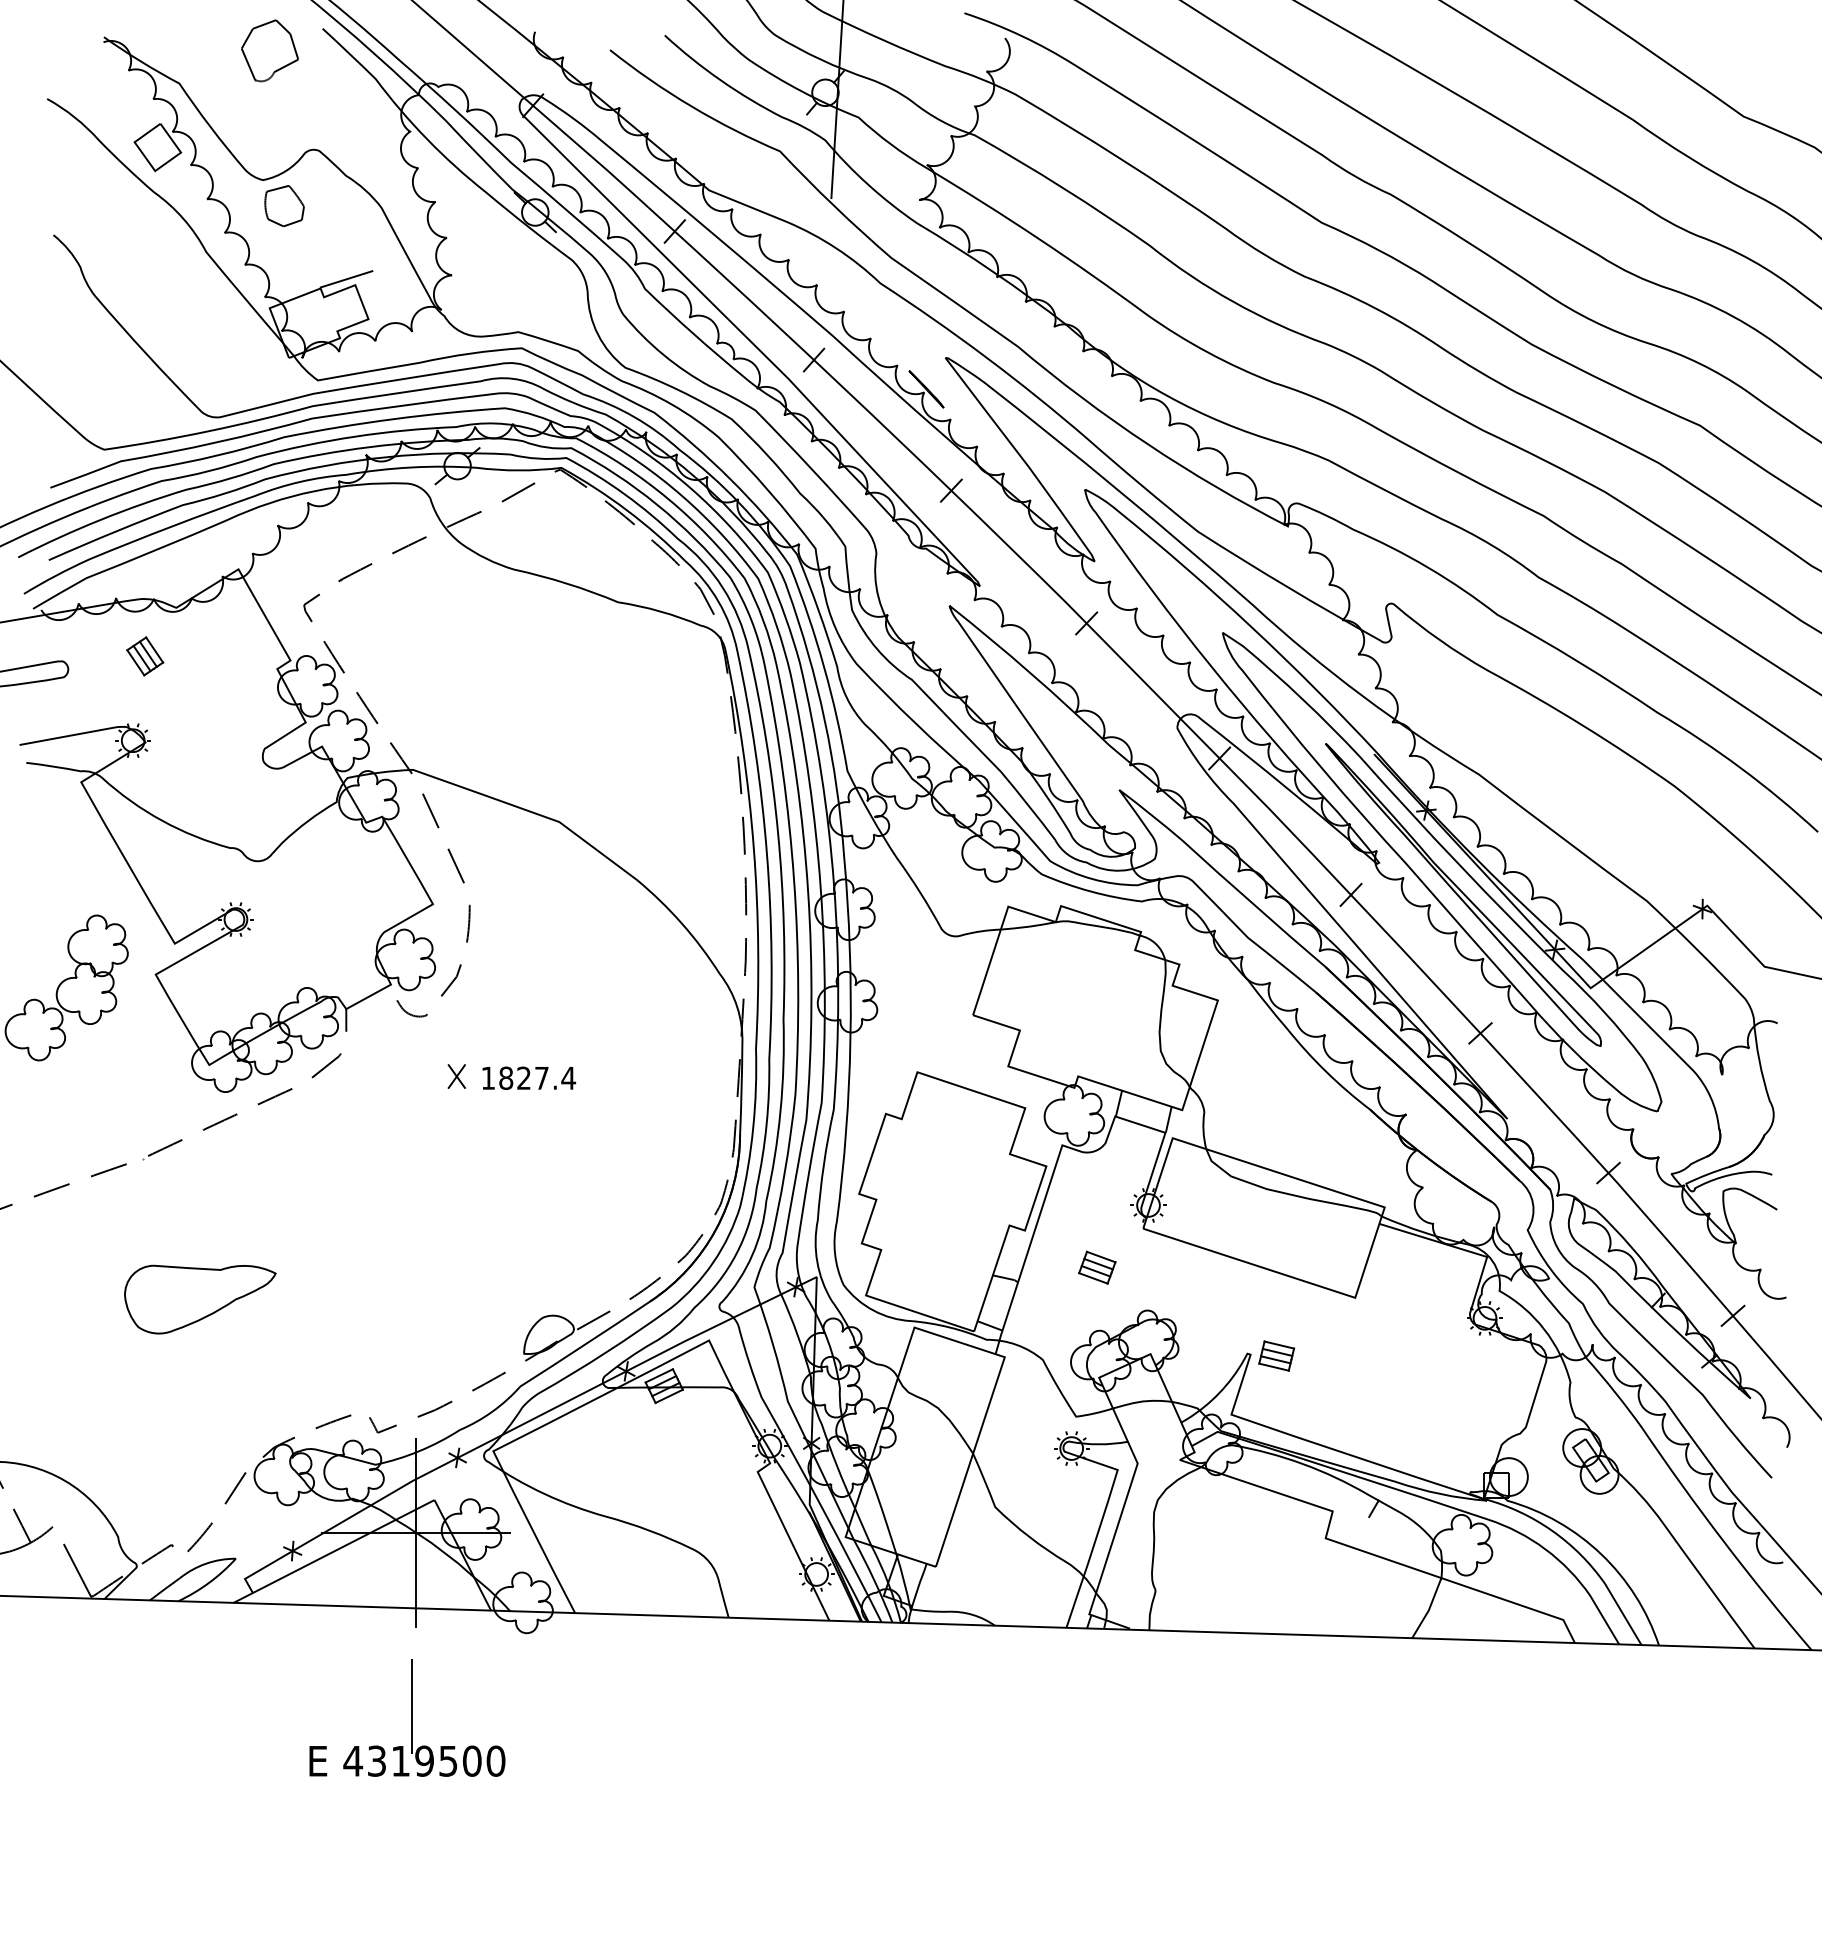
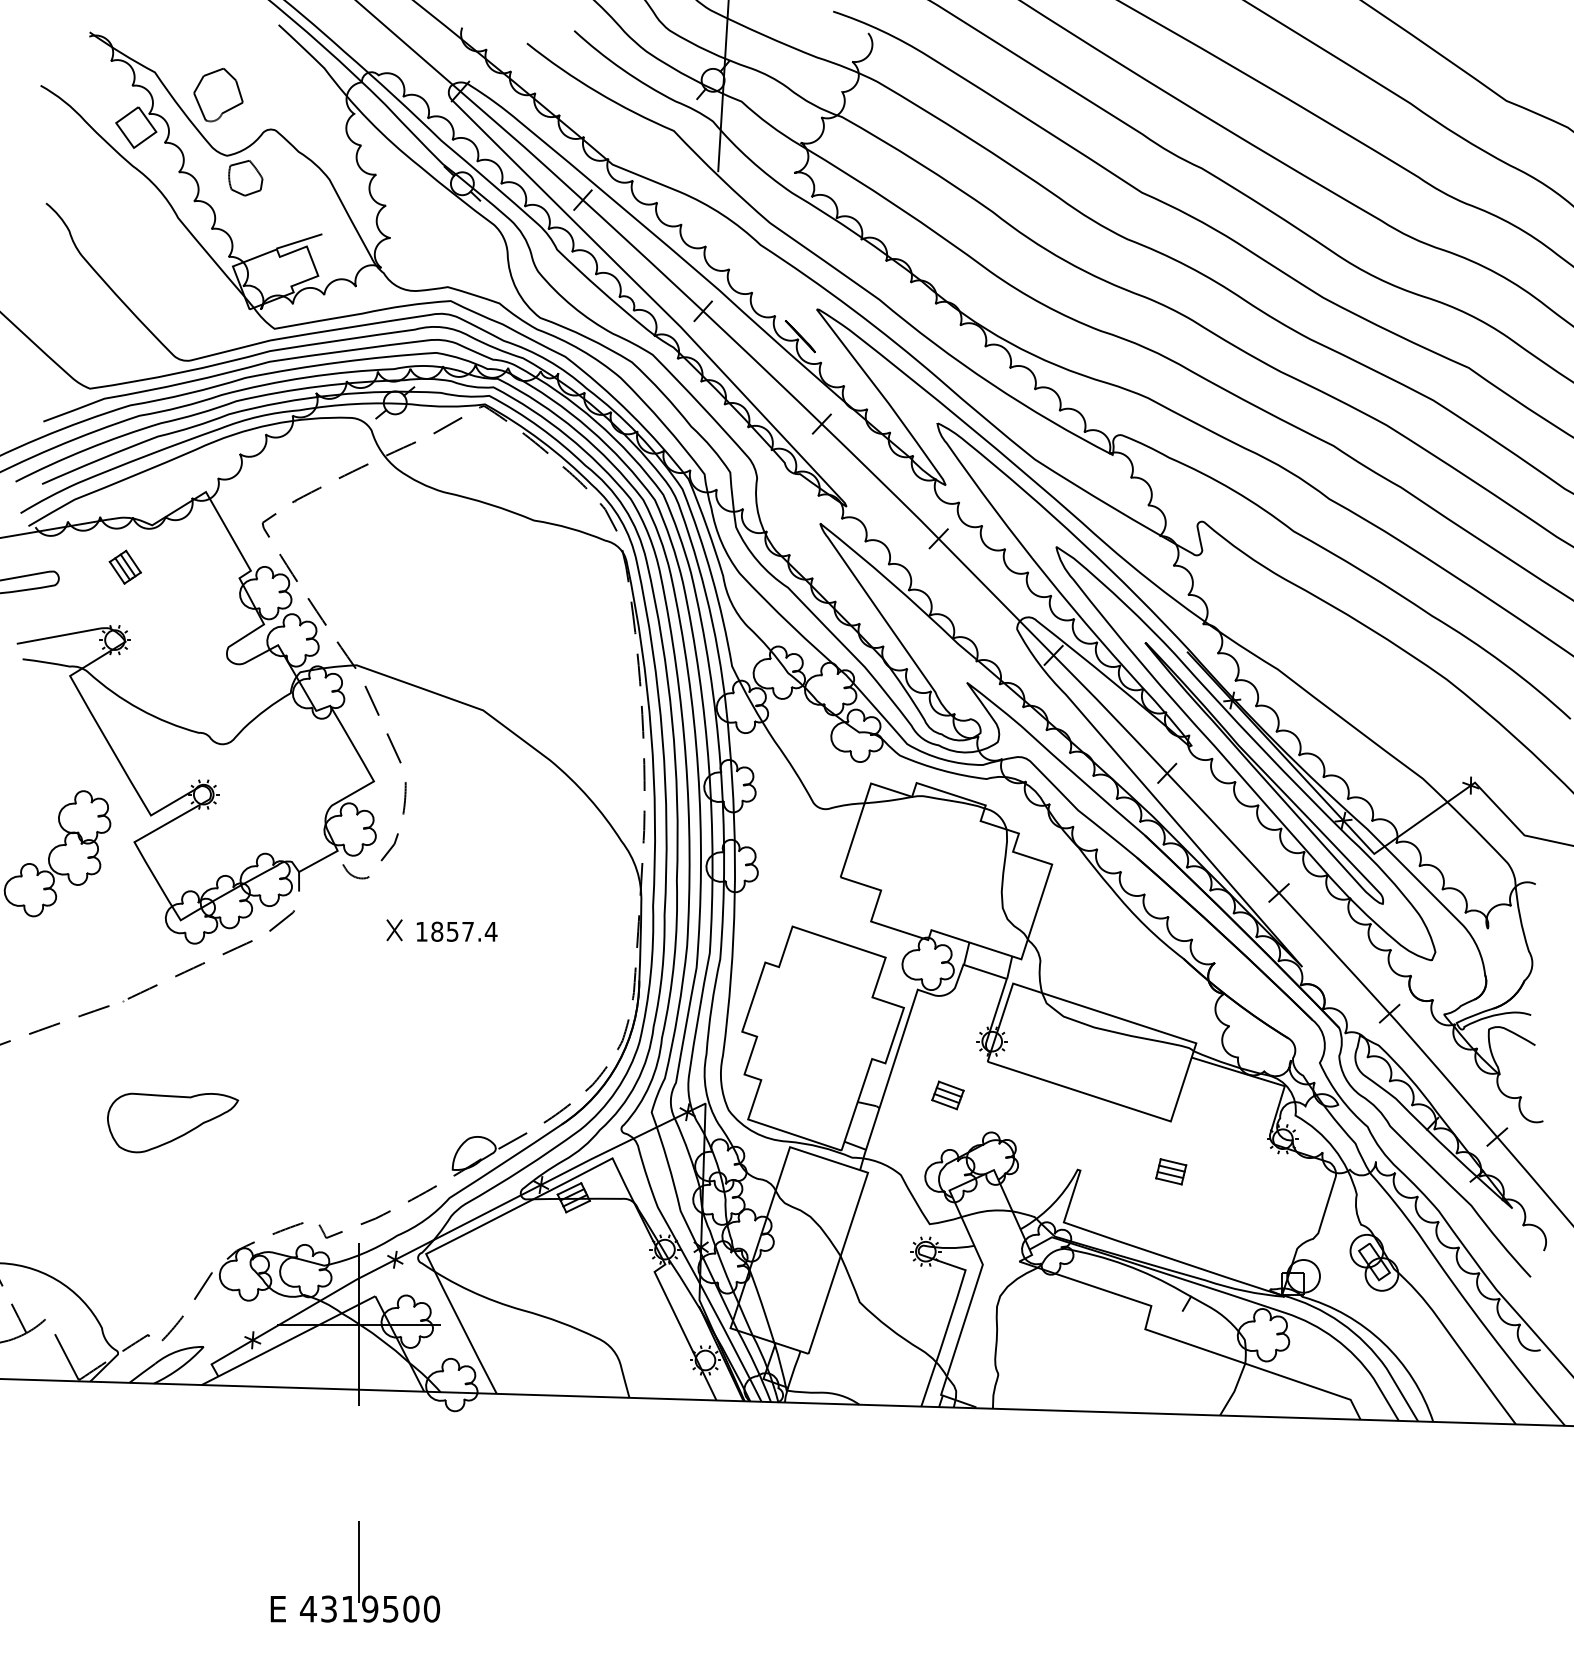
part: (269, 50) -> (218, 94), moved
text: (523, 1077) -> (452, 931), 1827.4 -> 1857.4
part: (1276, 1355) -> (1171, 1171), moved
part: (407, 1717) -> (355, 1571), moved

